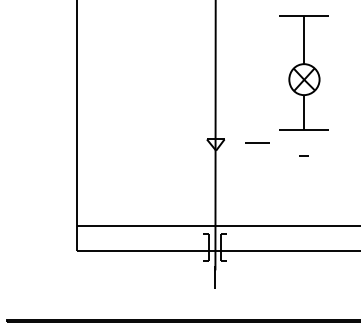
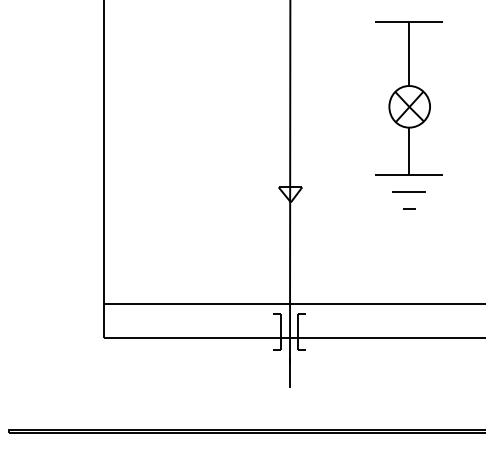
line: (256, 142) -> (408, 191), moved

